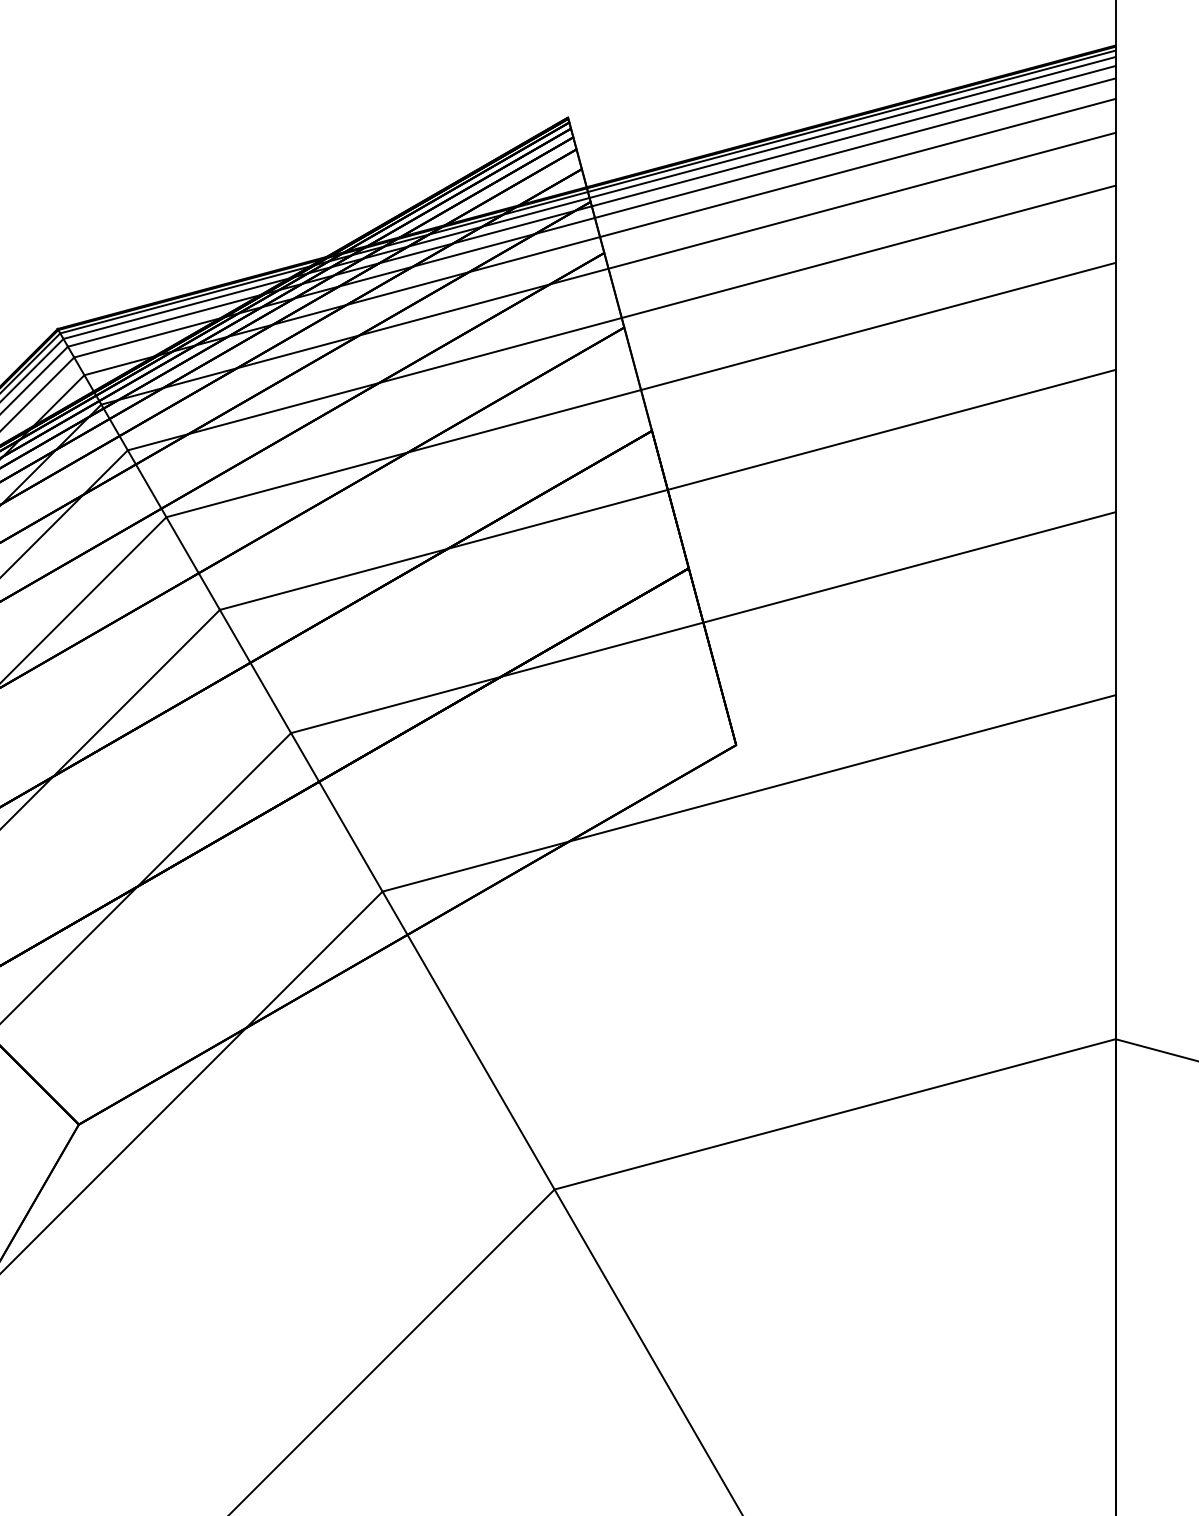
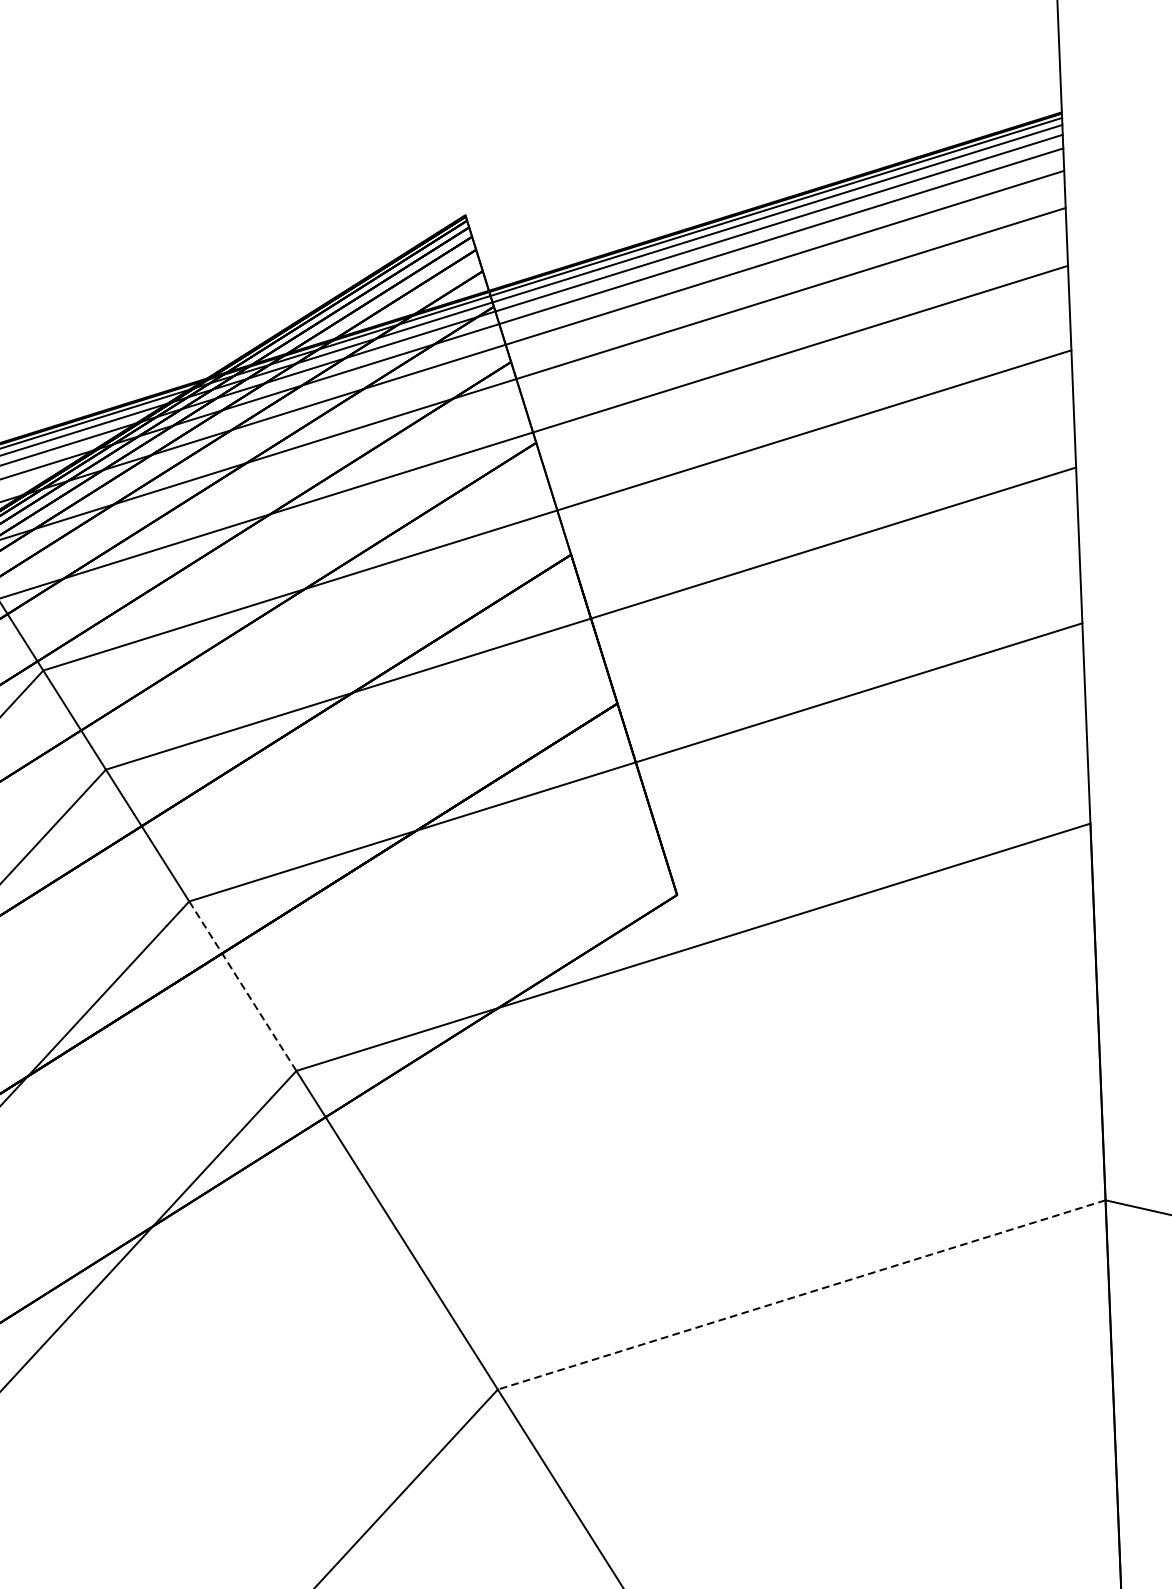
line: (337, 812) -> (243, 986), solid -> dashed
line: (834, 1114) -> (801, 1295), solid -> dashed

